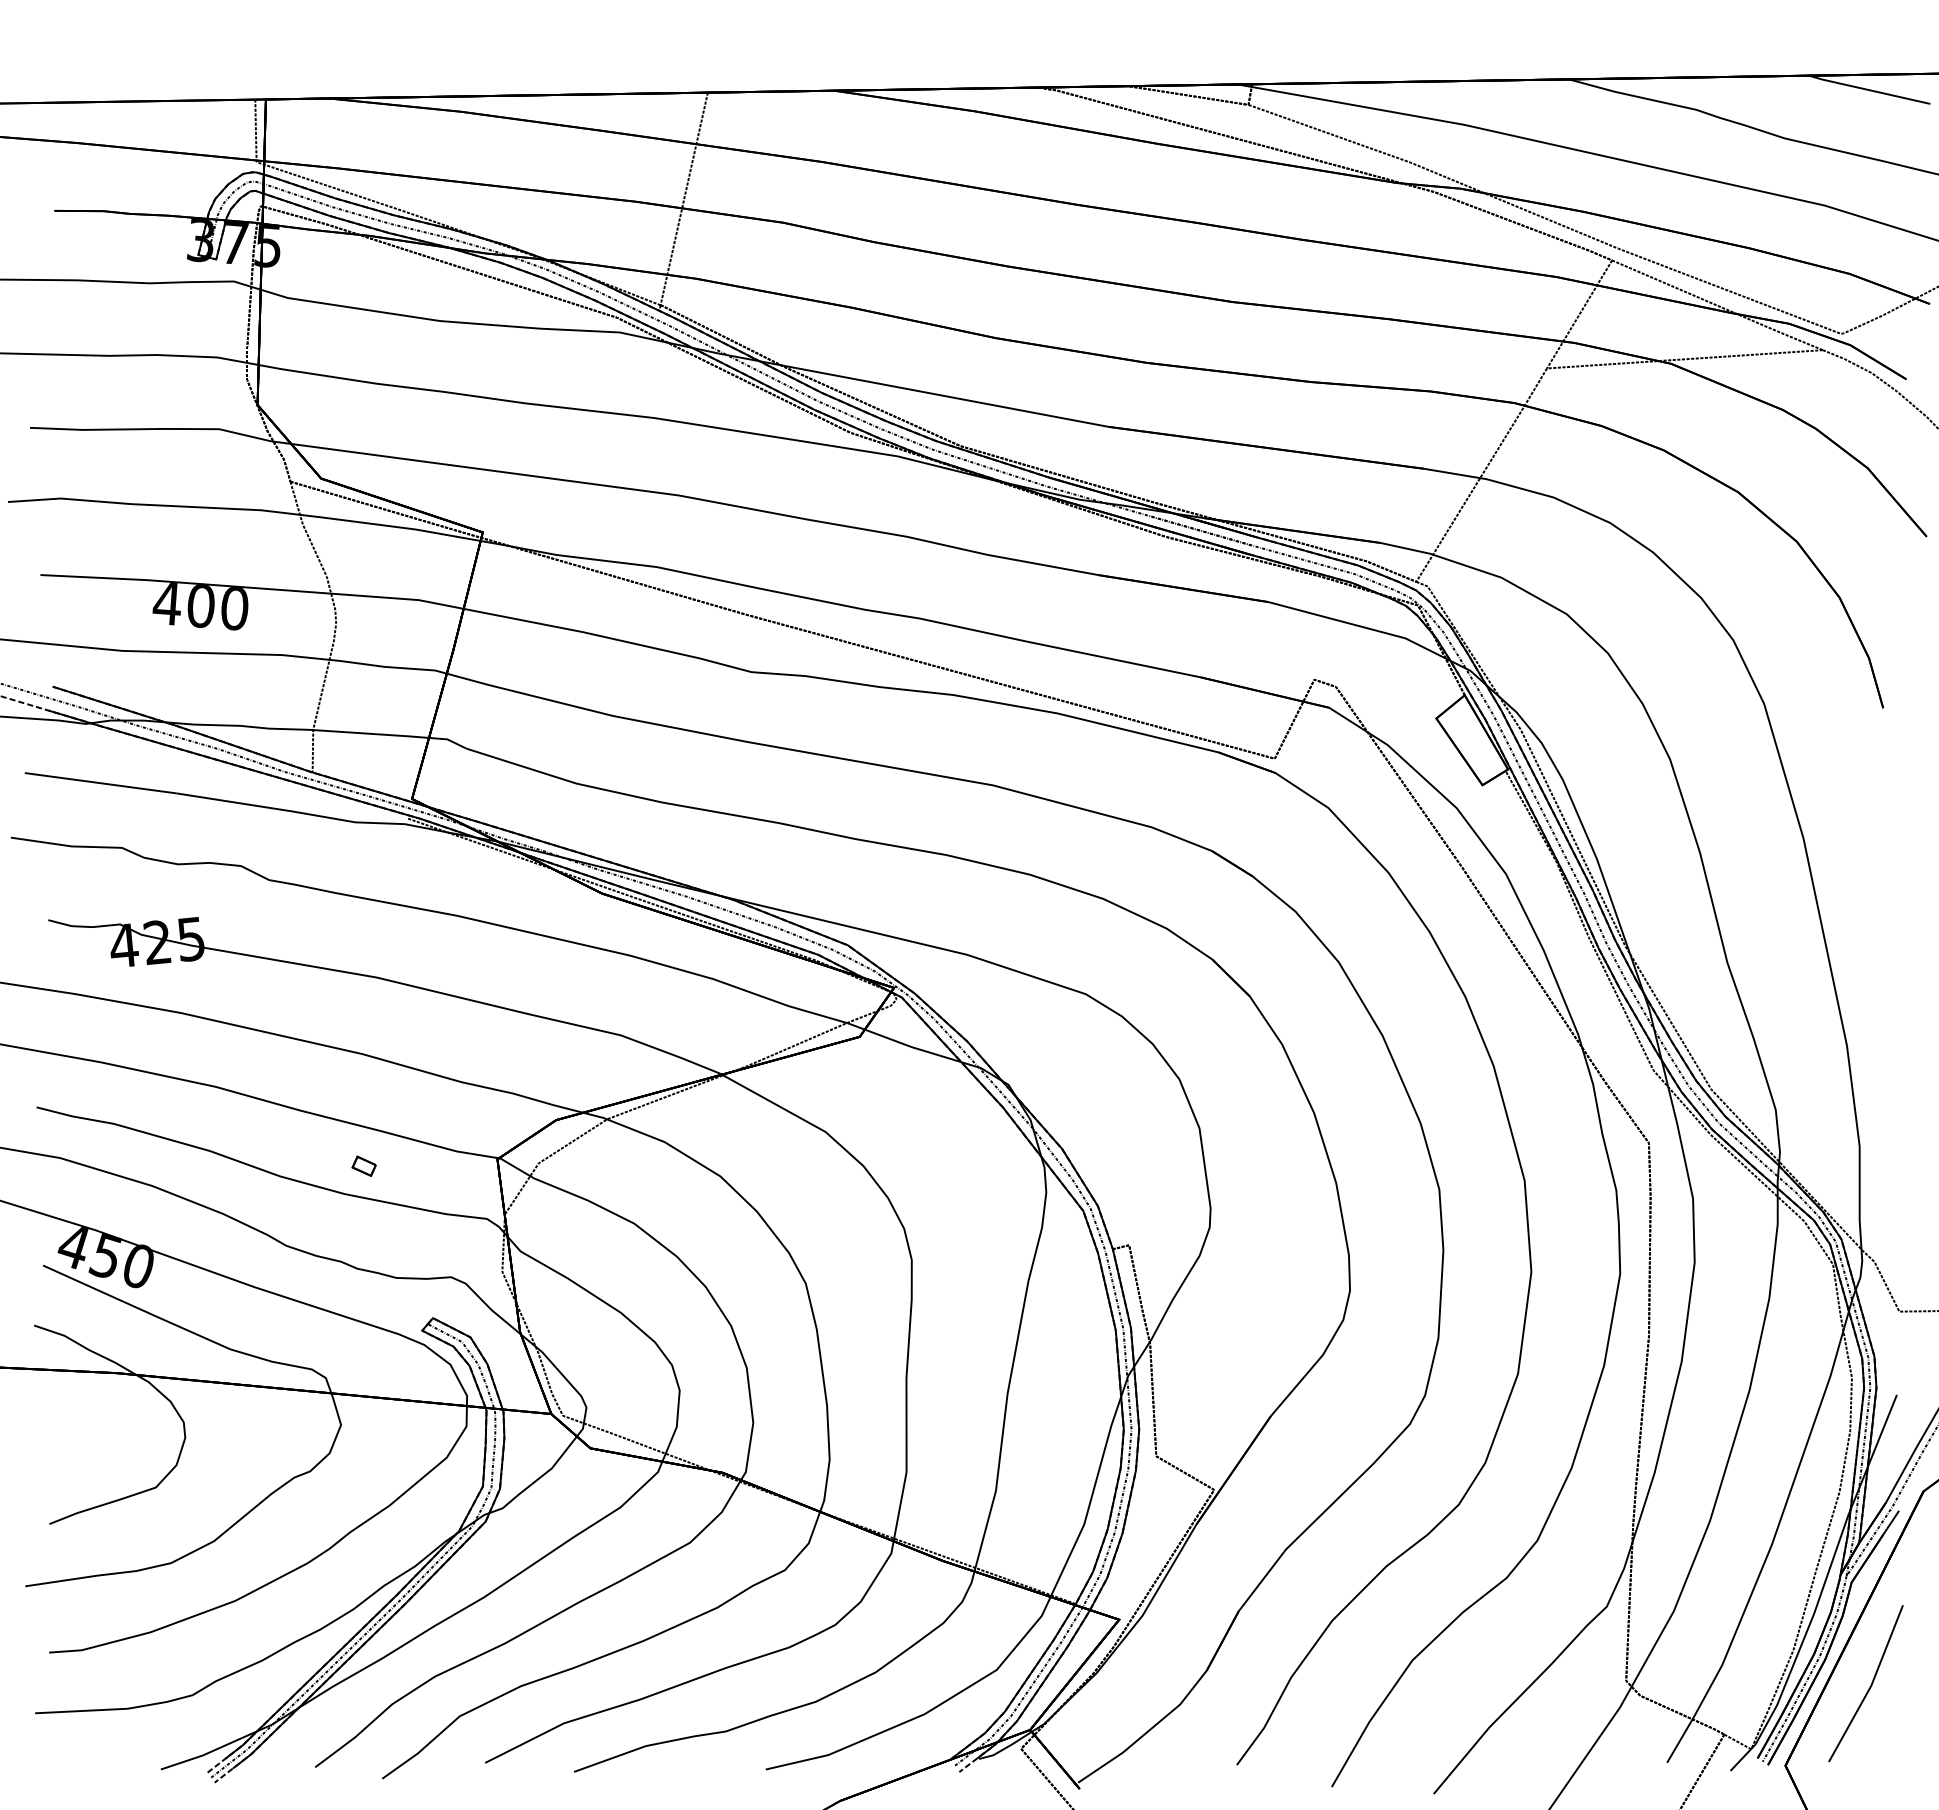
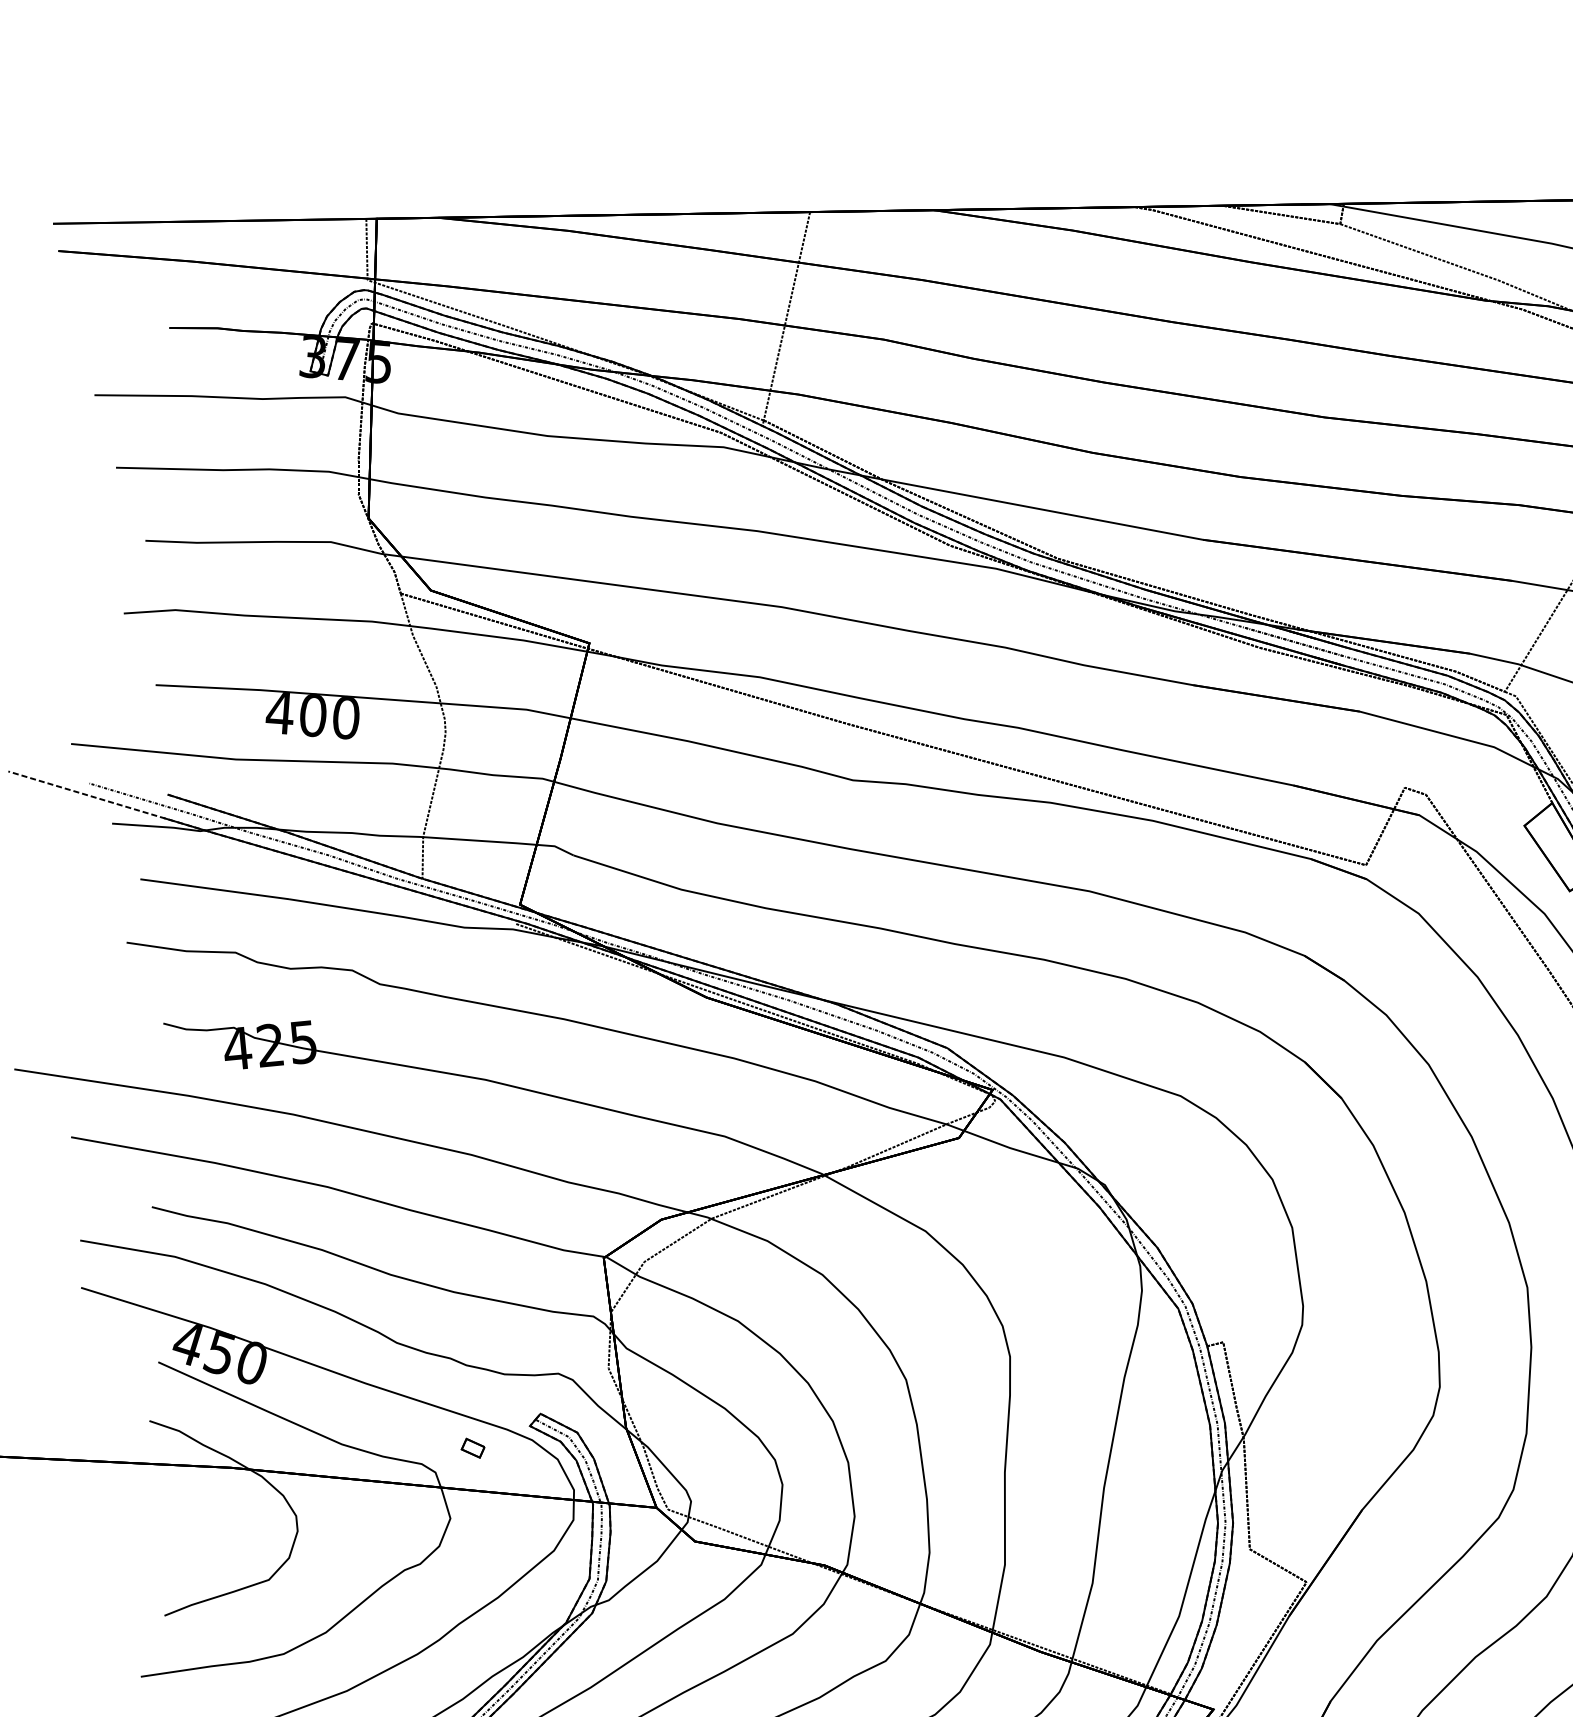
part: (363, 1165) -> (472, 1447), moved

